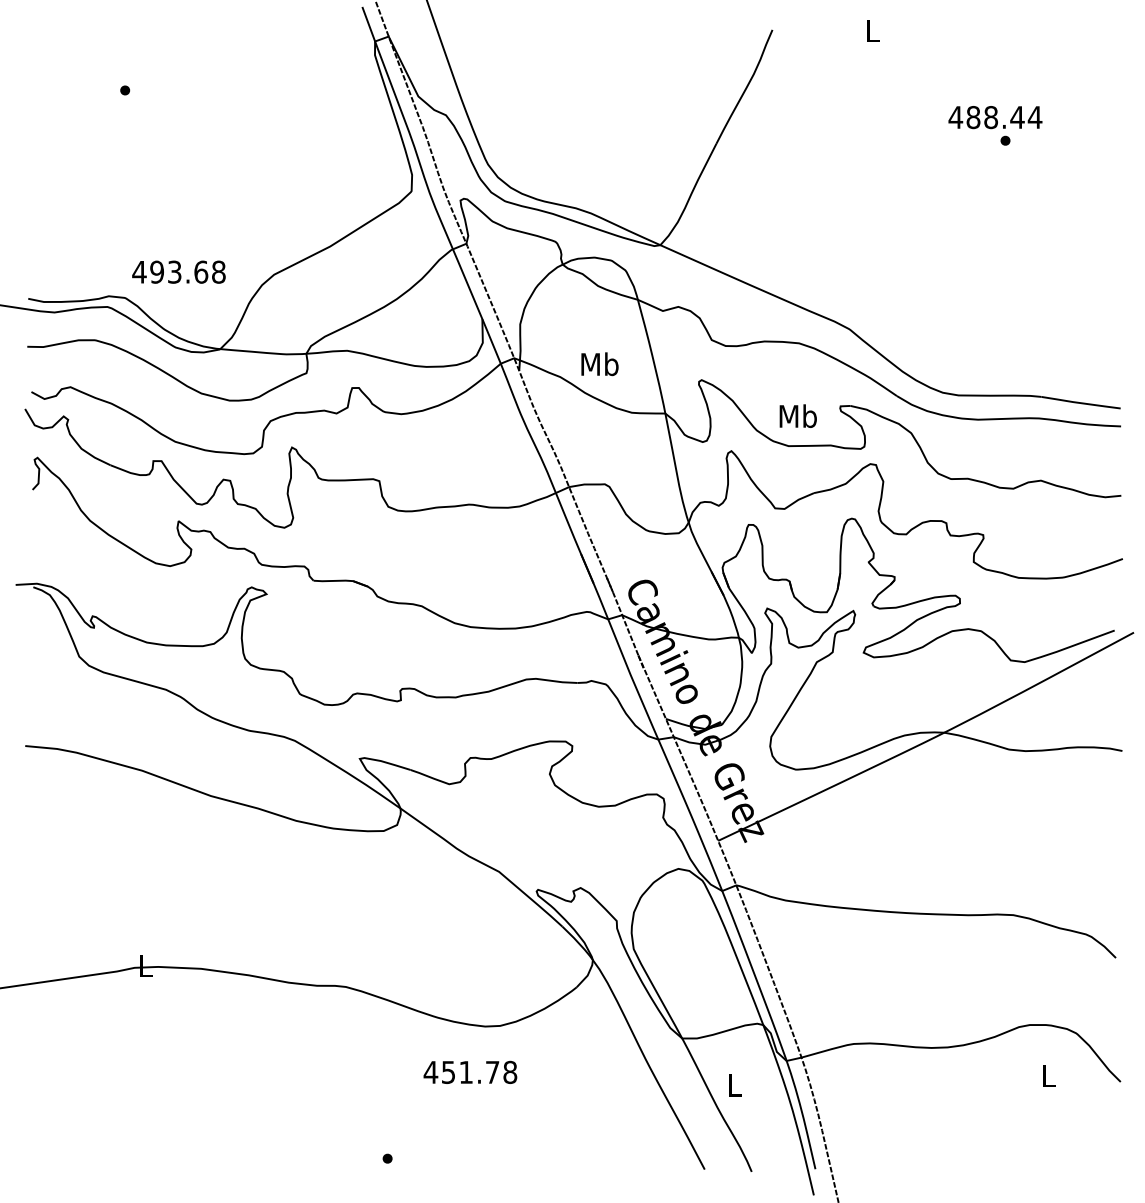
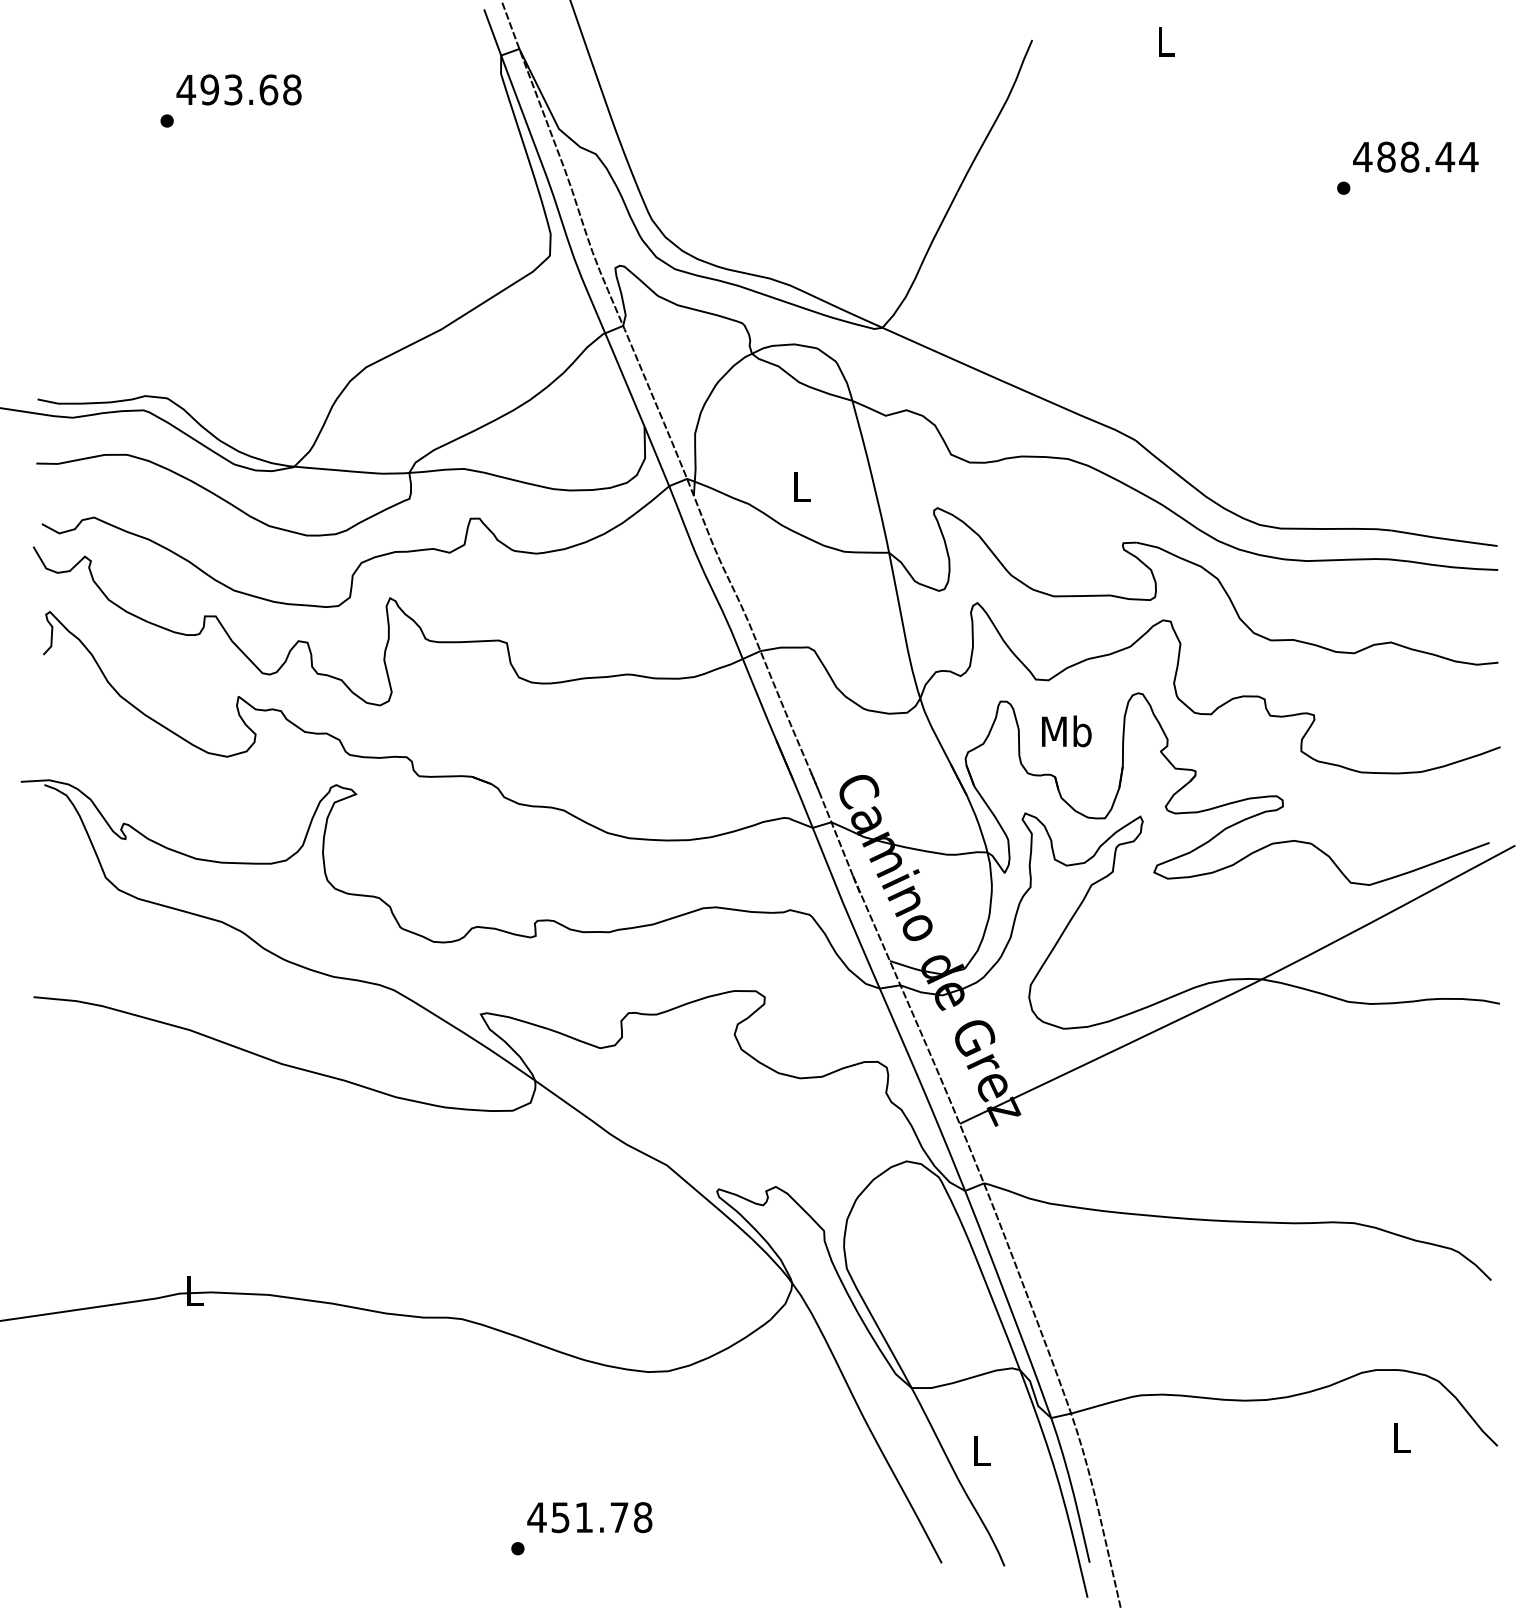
text: (995, 117) -> (1415, 157), moved
text: (178, 271) -> (238, 88), moved
text: (599, 364) -> (801, 487), Mb -> L
text: (797, 415) -> (1065, 730), moved
text: (470, 1071) -> (589, 1516), moved

